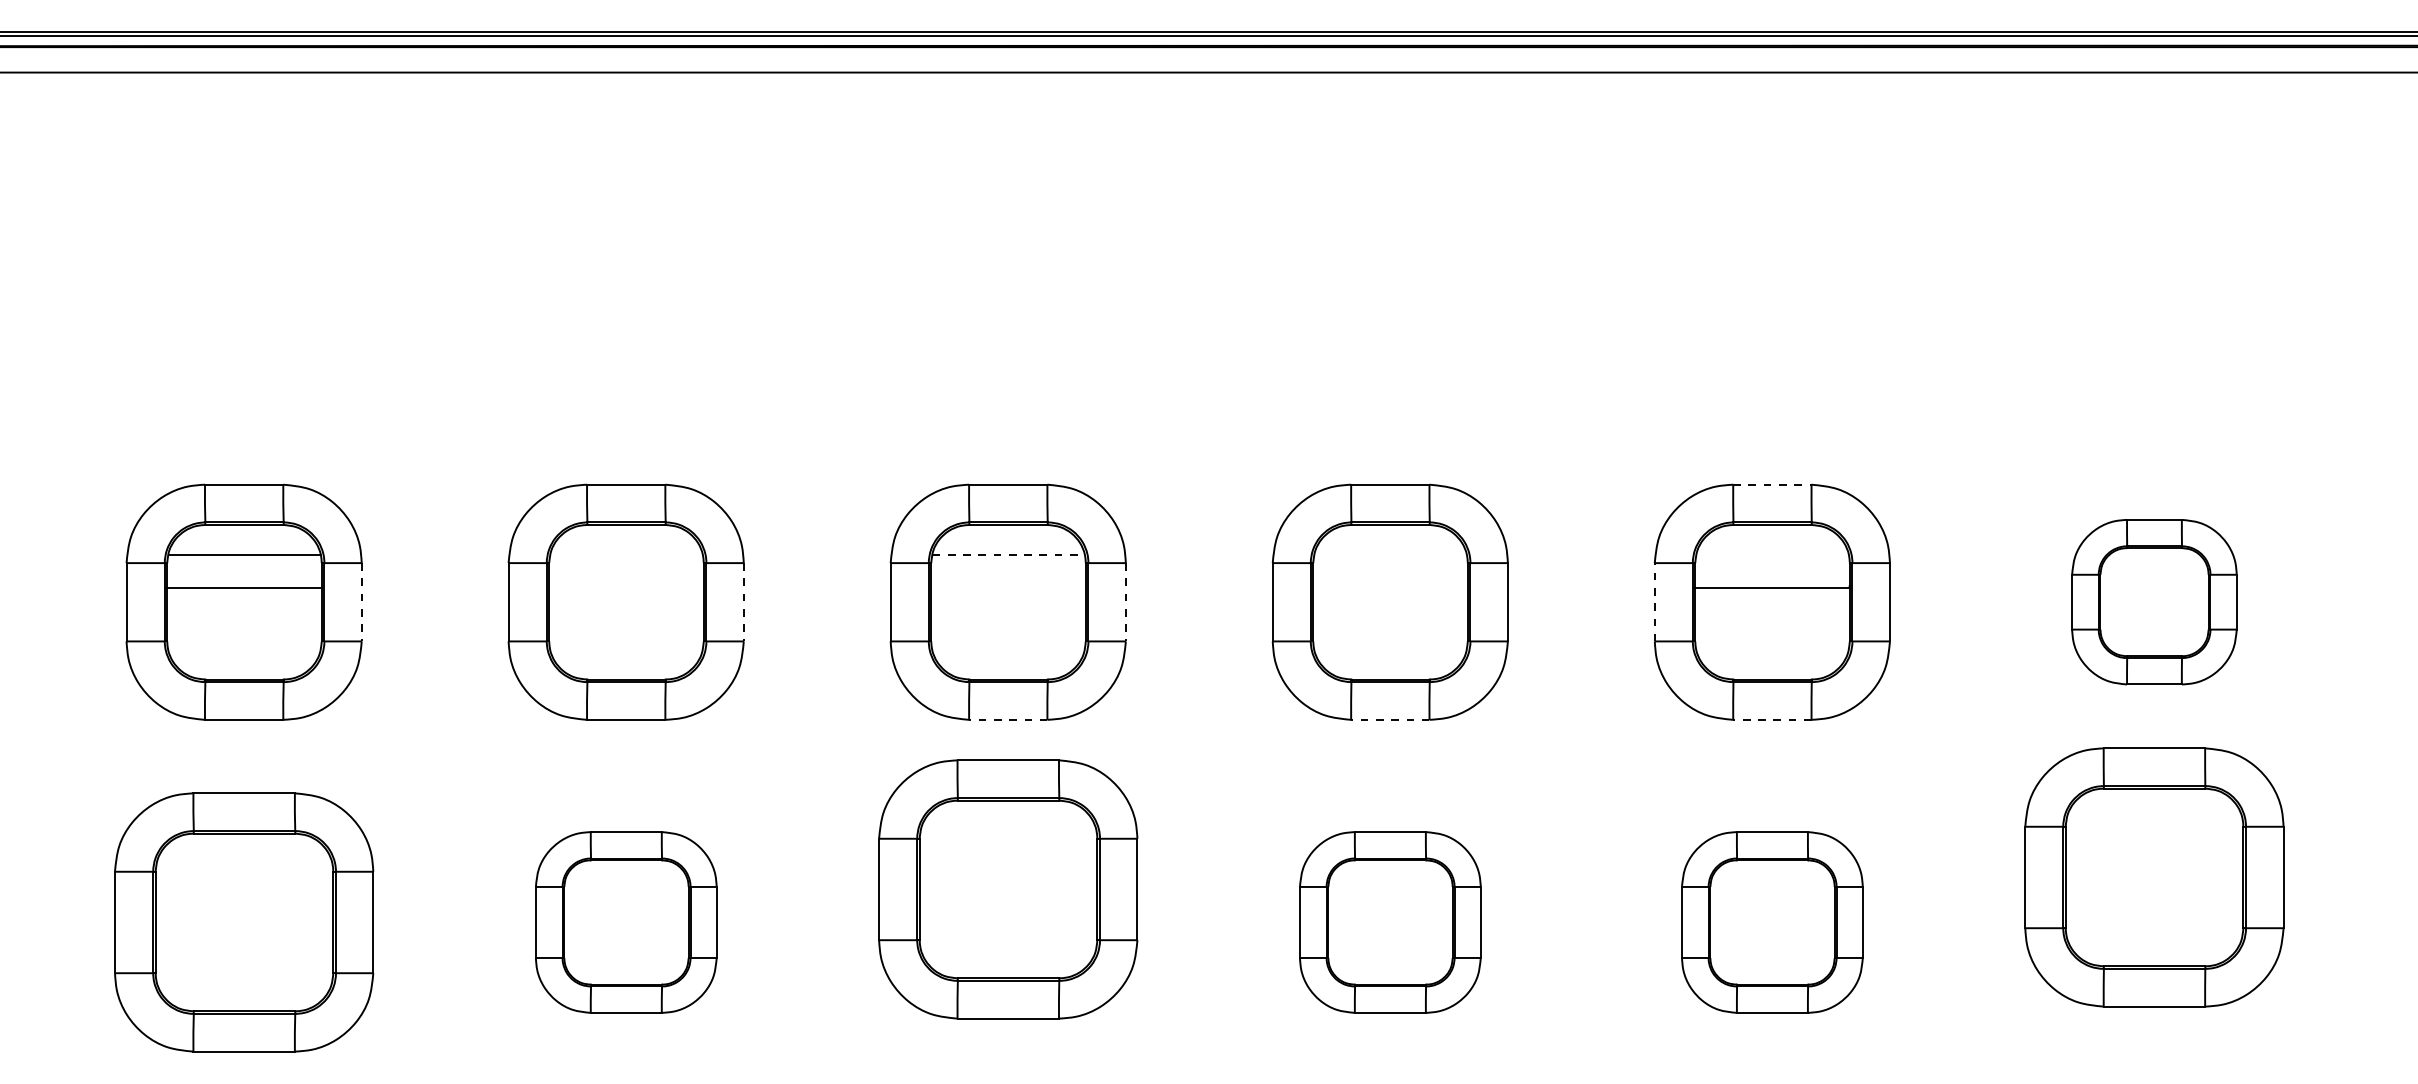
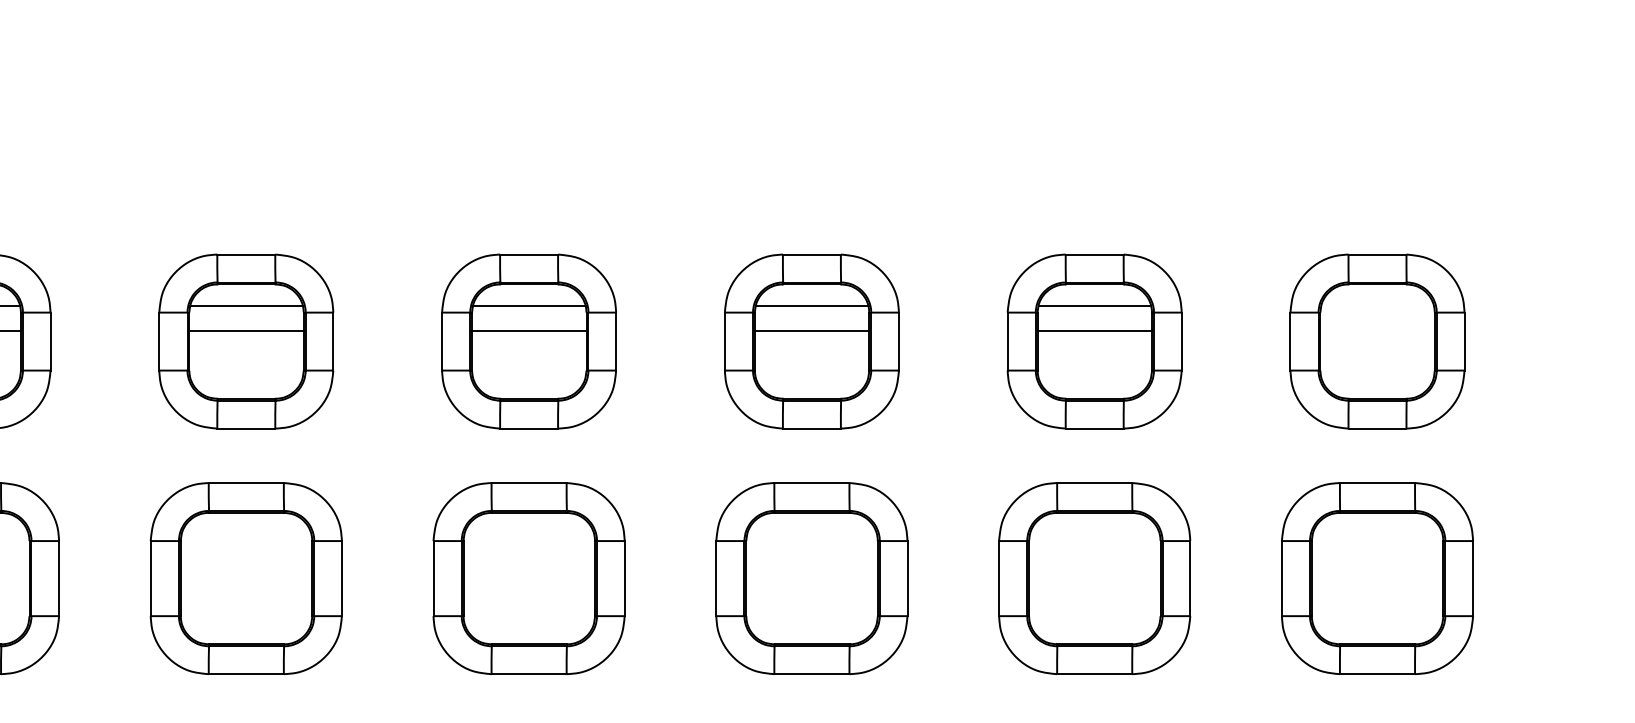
line: (1772, 484) -> (1094, 254), dashed -> solid
line: (626, 554) -> (246, 306), added
line: (1009, 554) -> (530, 306), dashed -> solid
line: (1390, 554) -> (812, 306), added
line: (1772, 554) -> (1094, 306), added
line: (626, 587) -> (246, 330), added
line: (1008, 587) -> (529, 330), added
line: (1390, 587) -> (812, 330), added
line: (1654, 601) -> (1007, 341), dashed -> solid
part: (2154, 601) -> (1377, 341), size x1.43
line: (361, 602) -> (50, 341), dashed -> solid
line: (743, 602) -> (333, 341), dashed -> solid
line: (1125, 602) -> (615, 341), dashed -> solid
line: (1007, 719) -> (528, 428), dashed -> solid
line: (1389, 719) -> (811, 428), dashed -> solid
line: (1771, 719) -> (1094, 428), dashed -> solid
part: (2154, 877) -> (1377, 578), moved
part: (1008, 889) -> (529, 578), moved
part: (626, 922) -> (246, 578), size x1.43
part: (1390, 922) -> (812, 578), size x1.43
part: (1772, 922) -> (1094, 578), size x1.43

